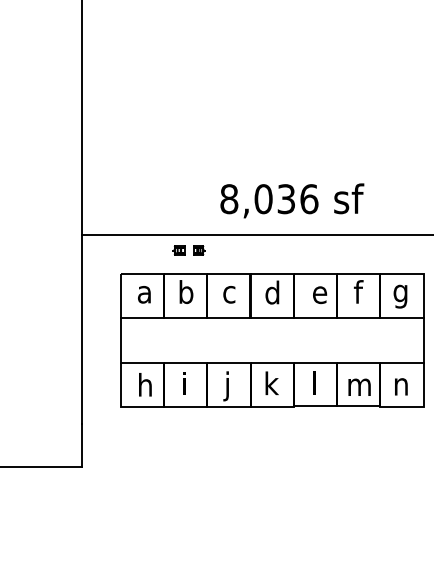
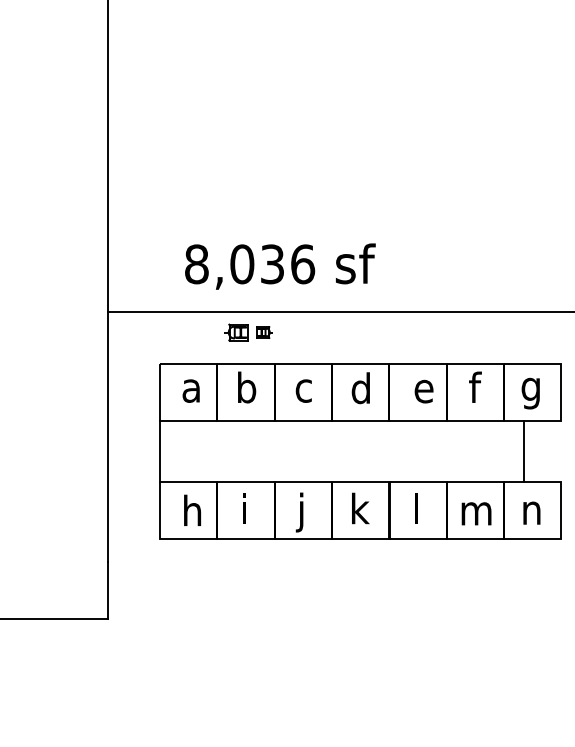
text: (292, 200) -> (280, 266), moved
part: (178, 250) -> (236, 332), size x1.4
line: (423, 340) -> (524, 451), moved

